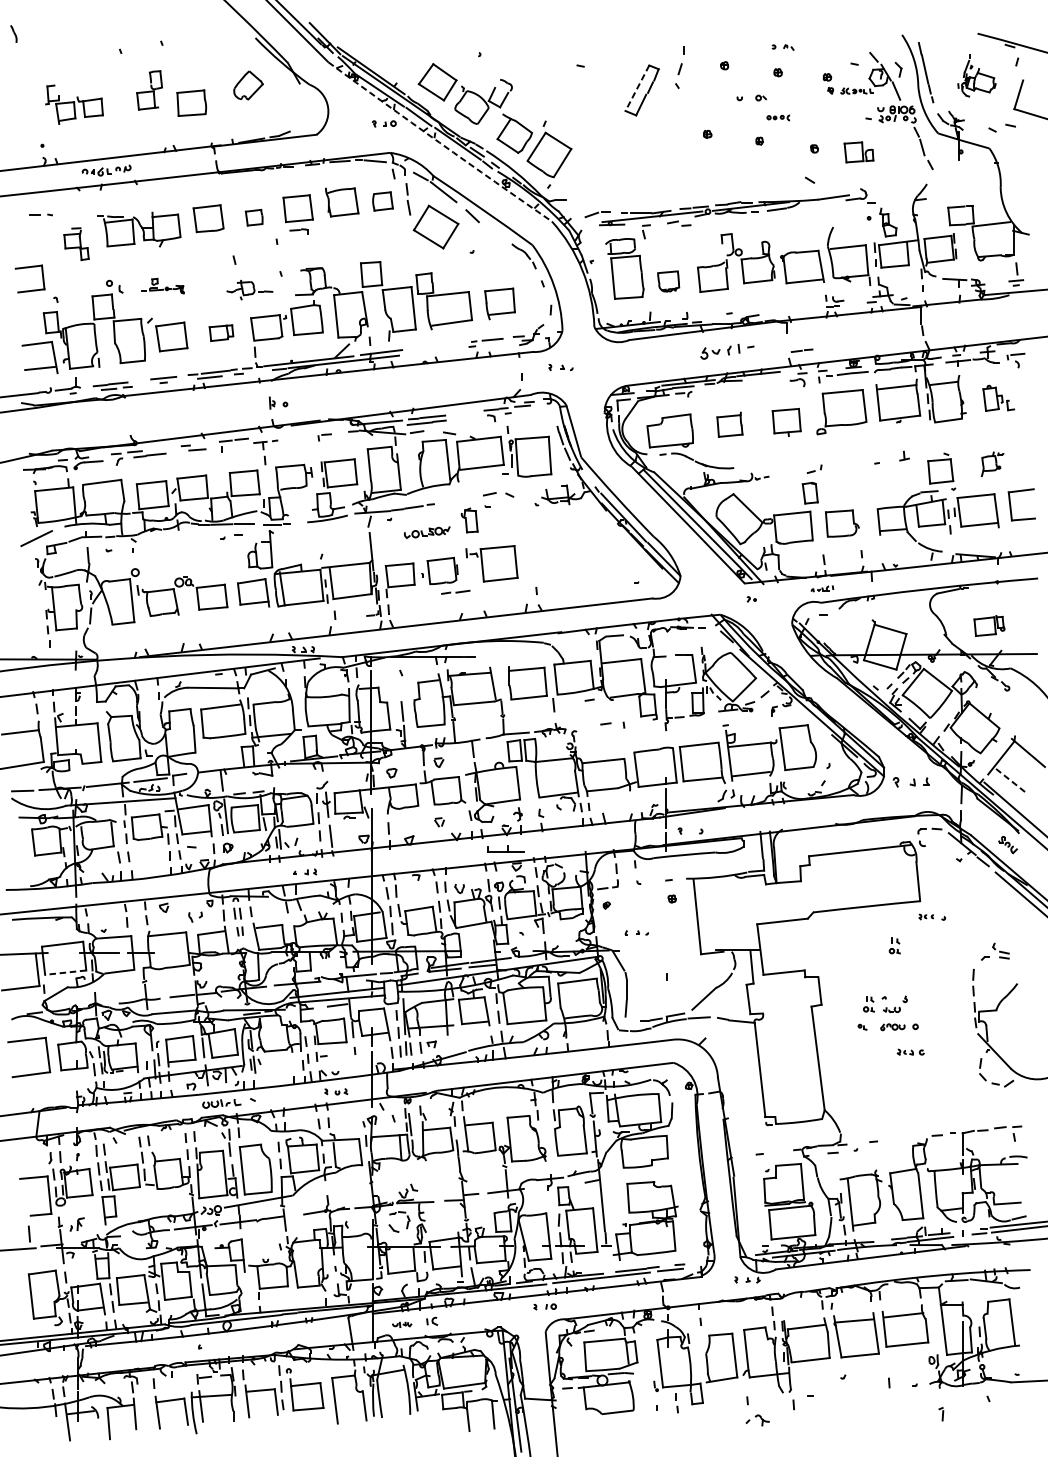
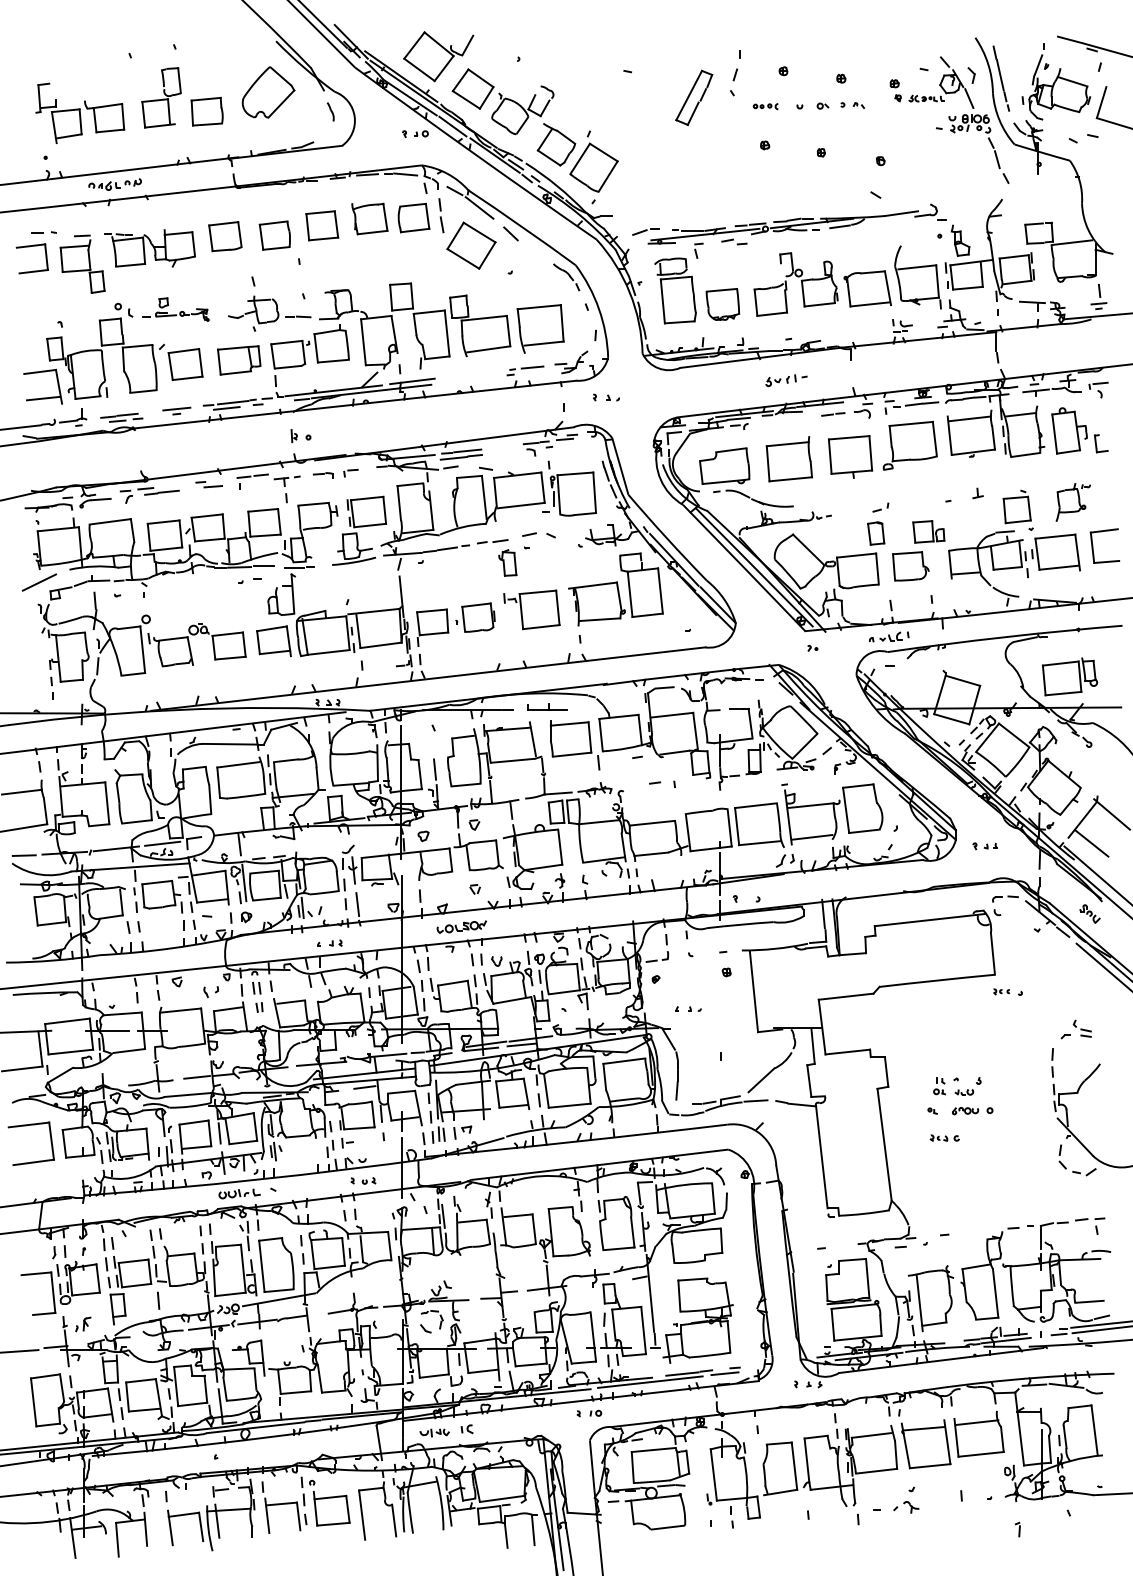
part: (13, 33) -> (330, 111), moved
part: (782, 47) -> (852, 105), moved
part: (405, 52) -> (438, 56), added
part: (977, 75) -> (1056, 81), size x1.67
part: (248, 85) -> (268, 92), size x1.67
line: (637, 88) -> (689, 95), dashed -> solid
part: (149, 90) -> (161, 97), size x1.43
part: (74, 104) -> (80, 113), size x1.43
part: (778, 117) -> (765, 106), moved
arc: (439, 142) -> (475, 154), dashed -> solid
part: (858, 152) -> (928, 531), moved
part: (382, 201) -> (413, 217), size x1.43
part: (254, 217) -> (274, 235), size x1.67
part: (299, 231) -> (323, 475), moved
part: (76, 243) -> (82, 263), size x1.67
part: (27, 268) -> (29, 247), moved
part: (668, 281) -> (722, 304), size x1.43
part: (162, 286) -> (175, 309), size x1.43
part: (249, 289) -> (269, 313), size x1.67
part: (499, 303) -> (540, 328), size x1.43
part: (221, 333) -> (239, 360), size x1.67
line: (802, 350) -> (833, 414), moved
part: (727, 351) -> (786, 380), size x0.71
part: (998, 397) -> (1079, 430), size x1.67
part: (786, 421) -> (850, 456), size x1.43
part: (729, 424) -> (788, 459), size x1.67
part: (991, 464) -> (1072, 502), size x1.43
part: (426, 532) -> (461, 926), moved
part: (569, 544) -> (615, 589), added
part: (822, 588) -> (889, 636), size x1.67
line: (455, 592) -> (492, 541), moved
part: (989, 625) -> (1069, 676), size x1.67
line: (1009, 779) -> (1091, 843), dashed -> solid
part: (910, 782) -> (984, 846), size x0.62
part: (506, 848) -> (547, 706), moved
part: (894, 946) -> (967, 1023), removed
line: (65, 973) -> (70, 1052), dashed -> solid
part: (910, 1051) -> (944, 1137), moved
line: (29, 1233) -> (158, 1300), moved
part: (401, 1324) -> (434, 1432), size x1.43
part: (757, 1420) -> (906, 1507), moved

